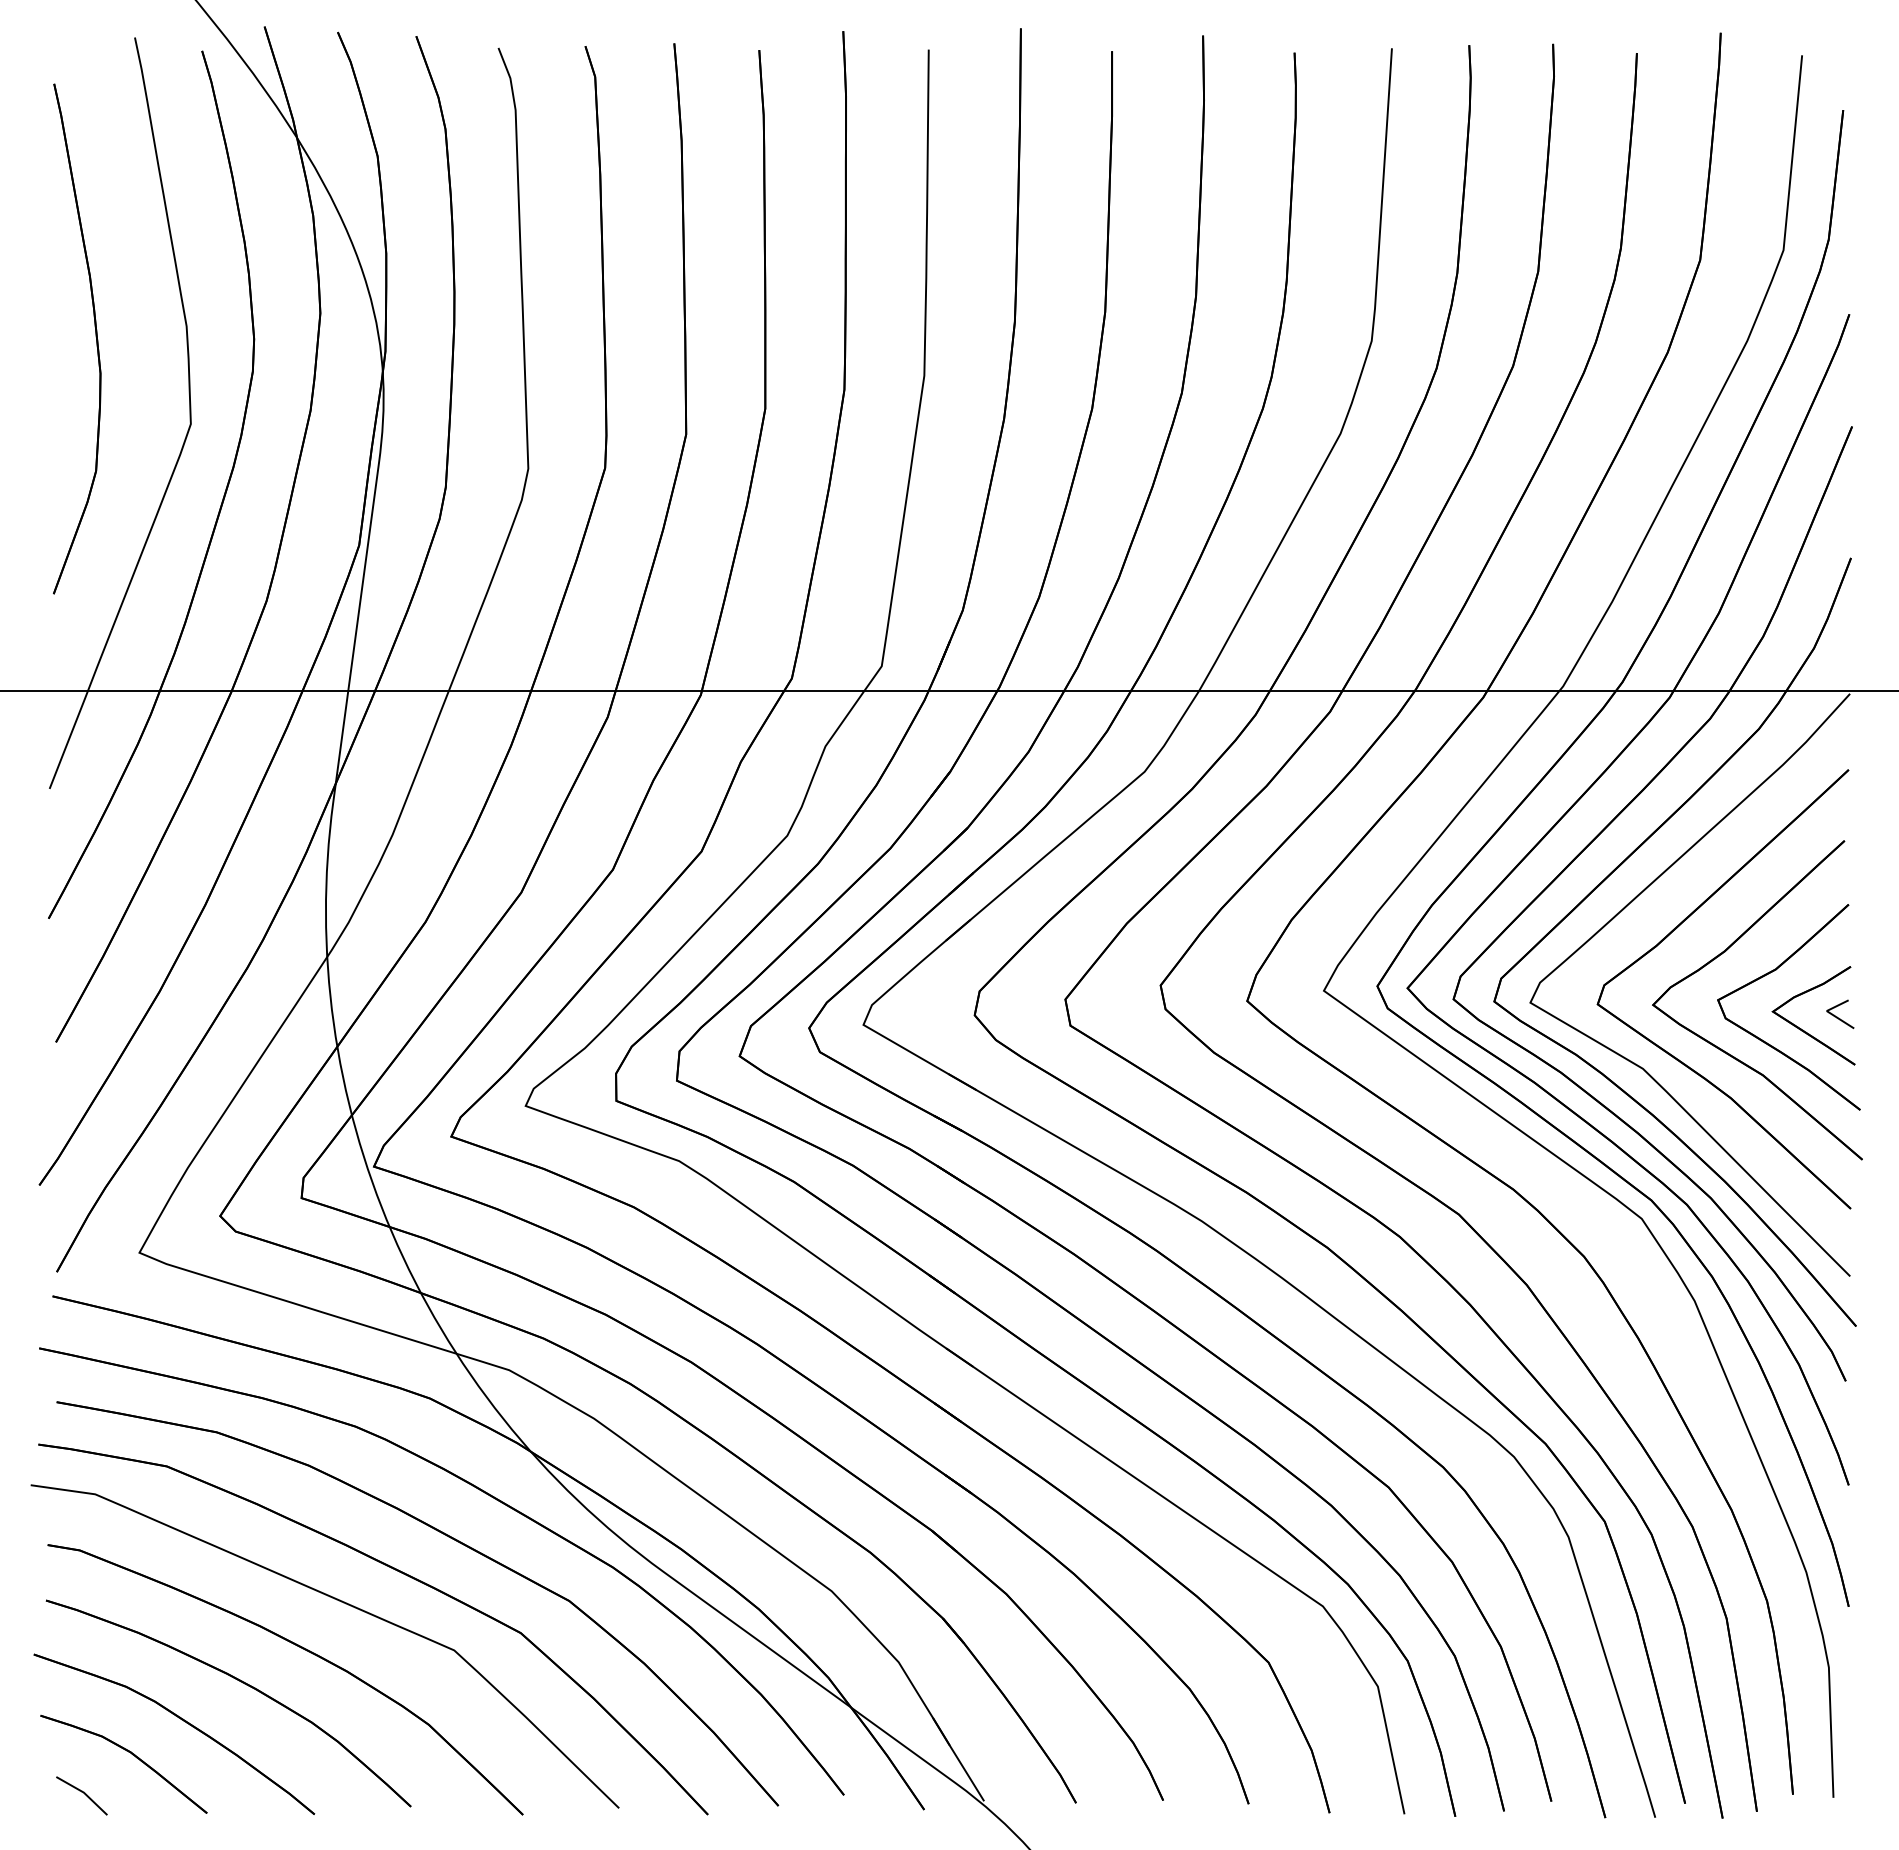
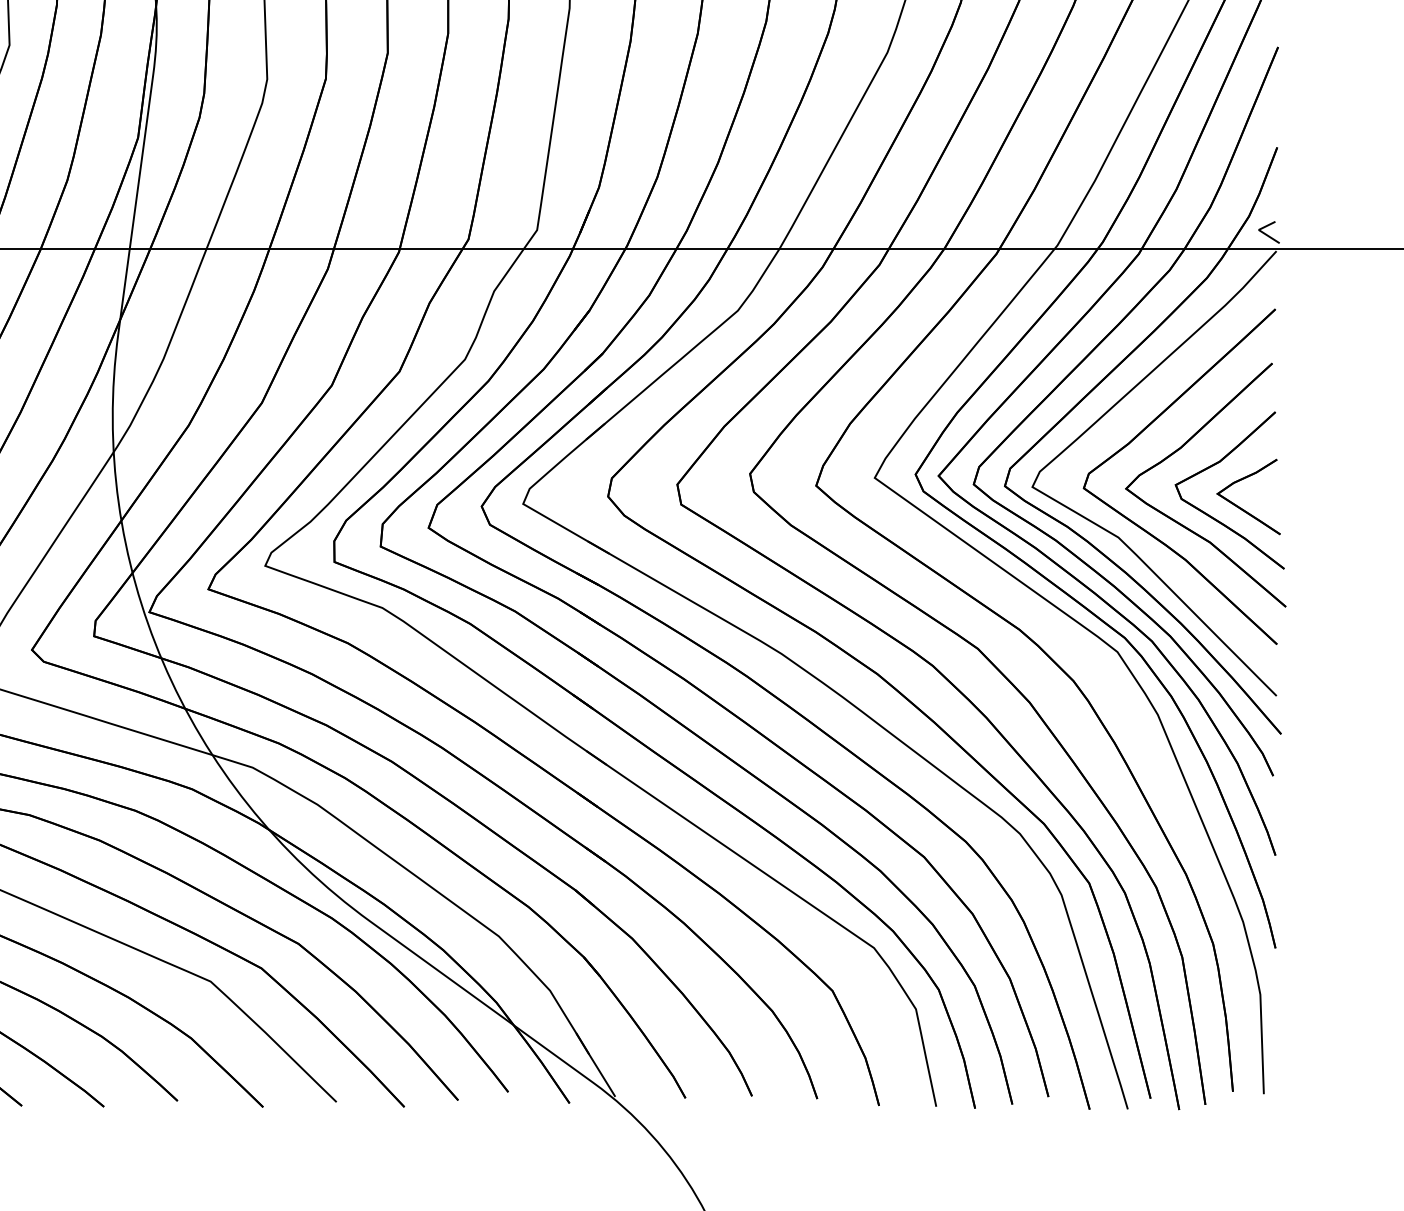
line: (1837, 1016) -> (1266, 234), moved

